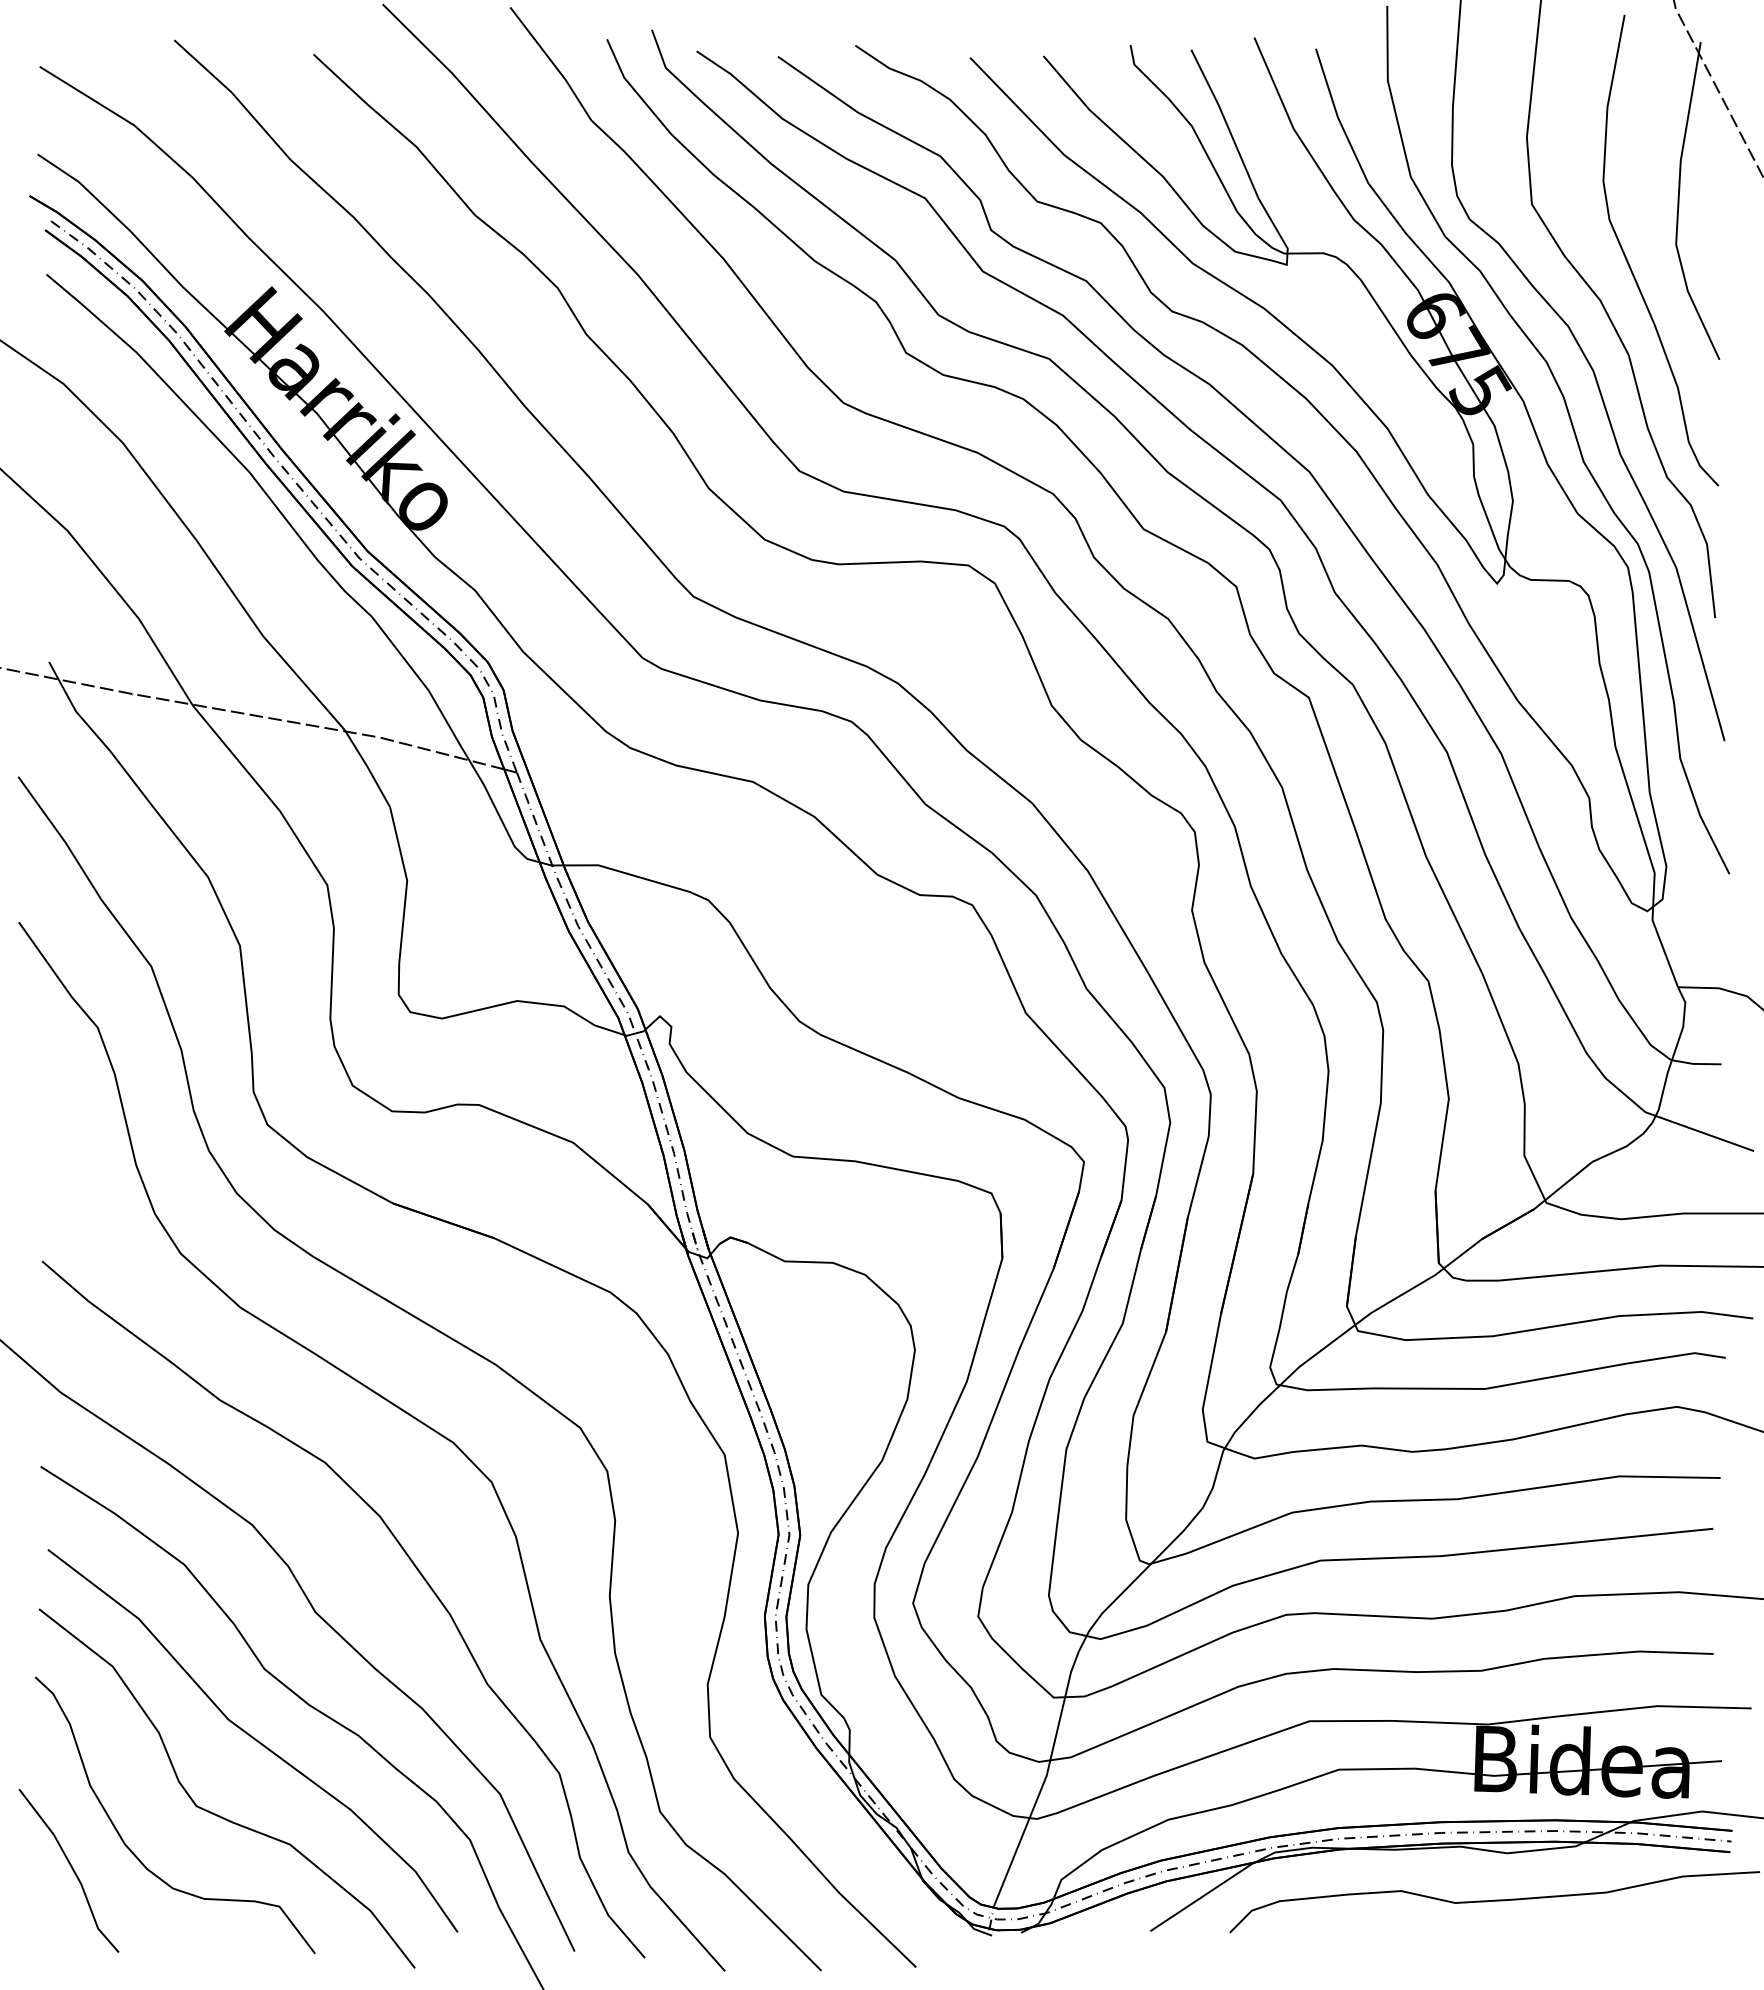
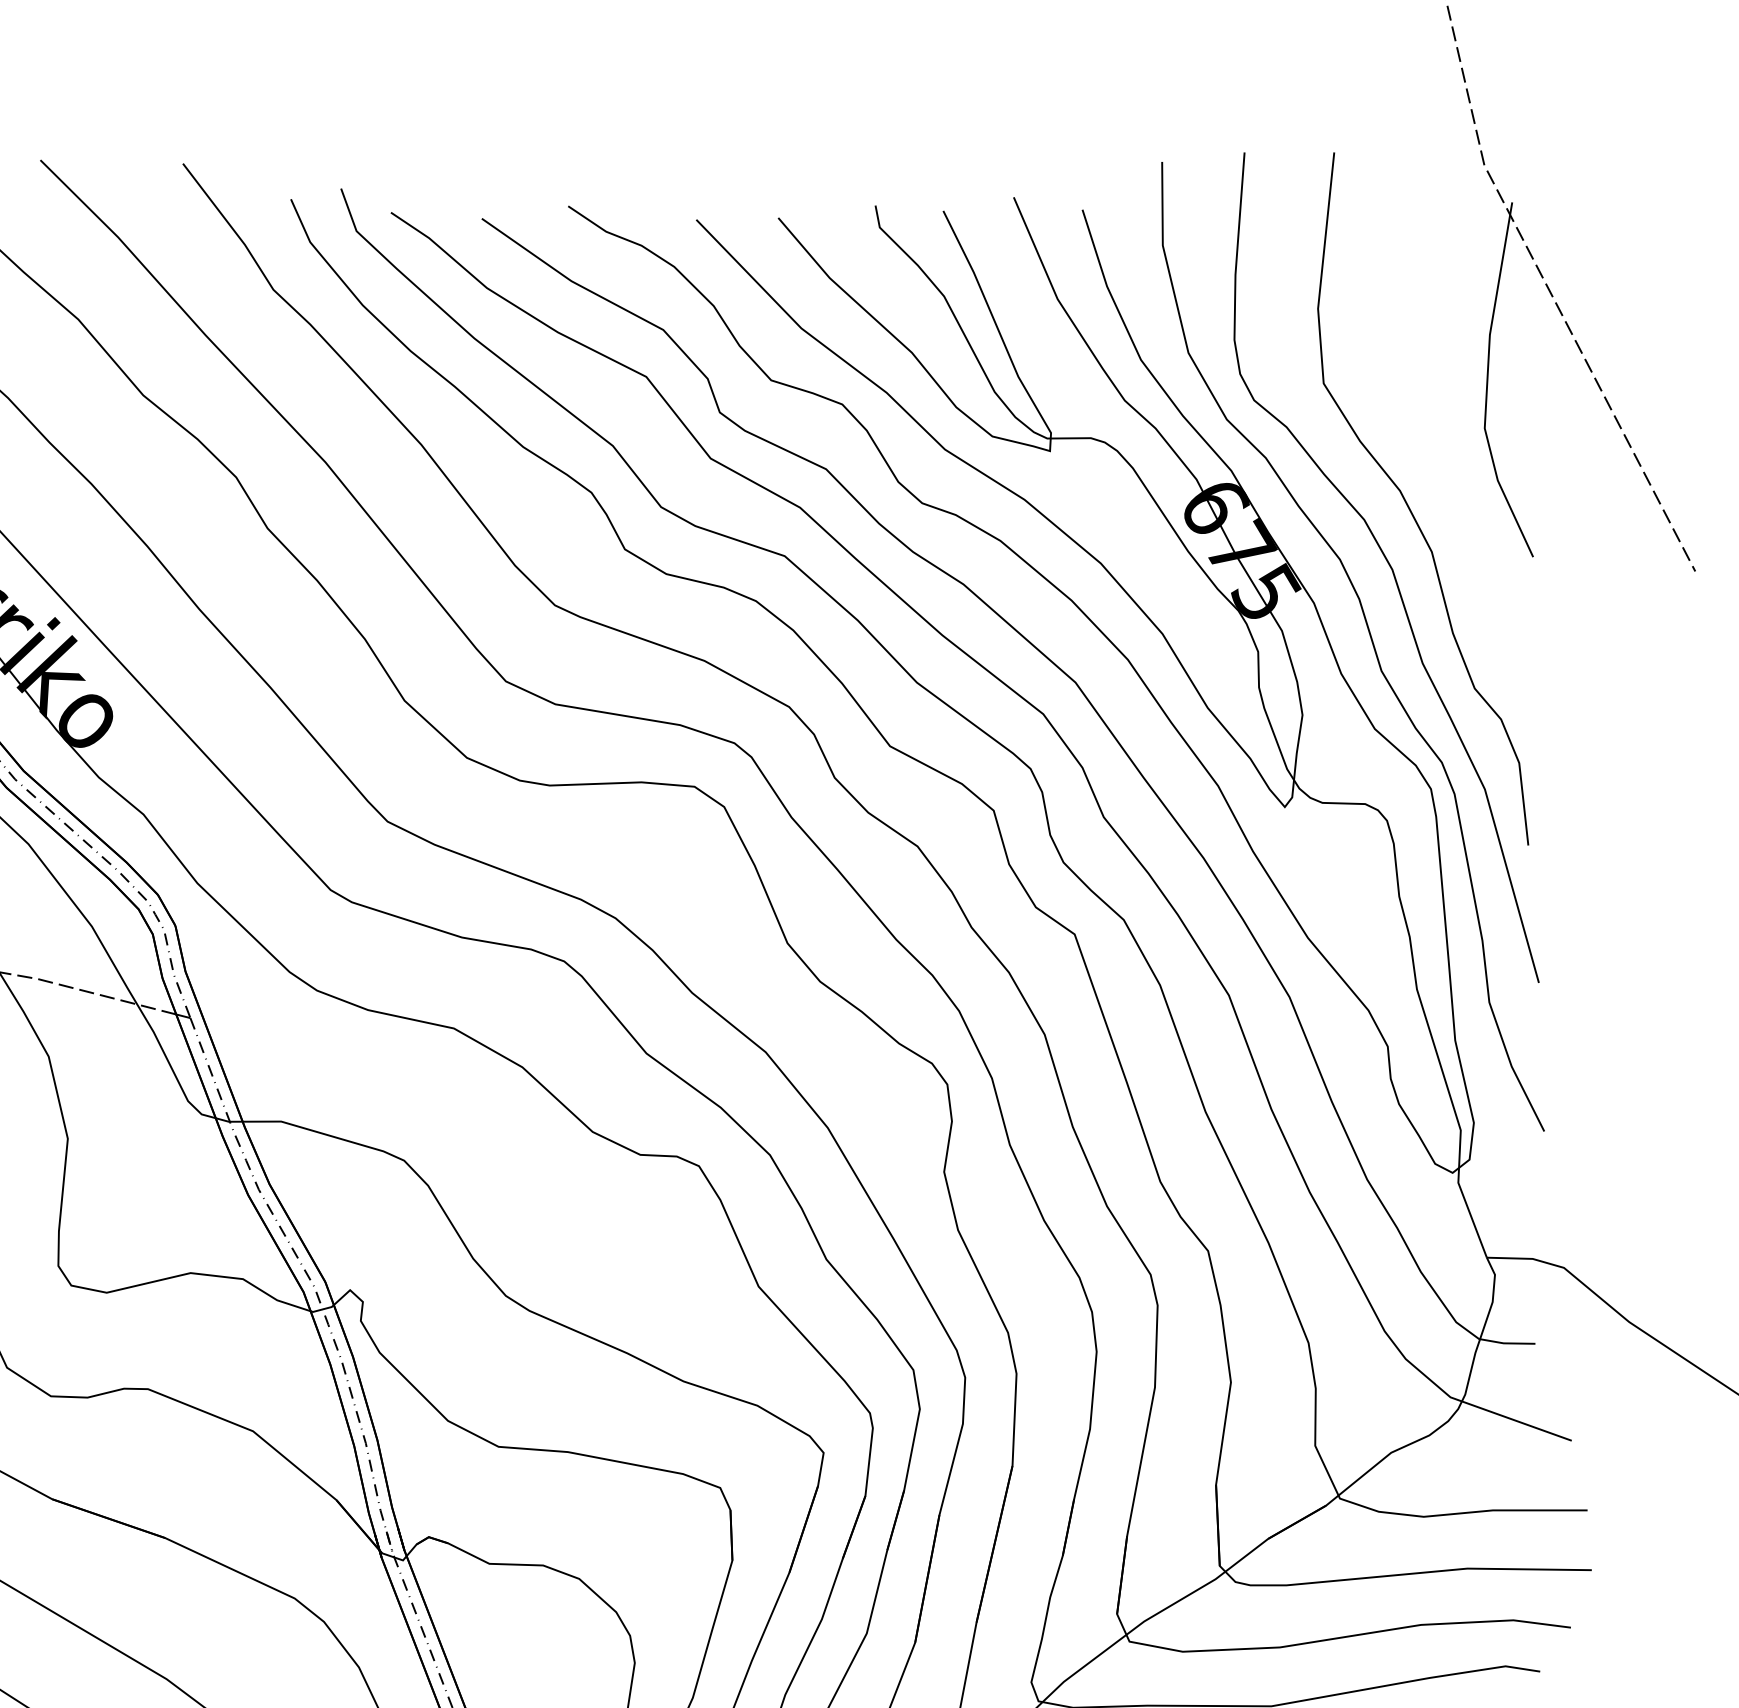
curve: (1630, 265) -> (1433, 451), removed

